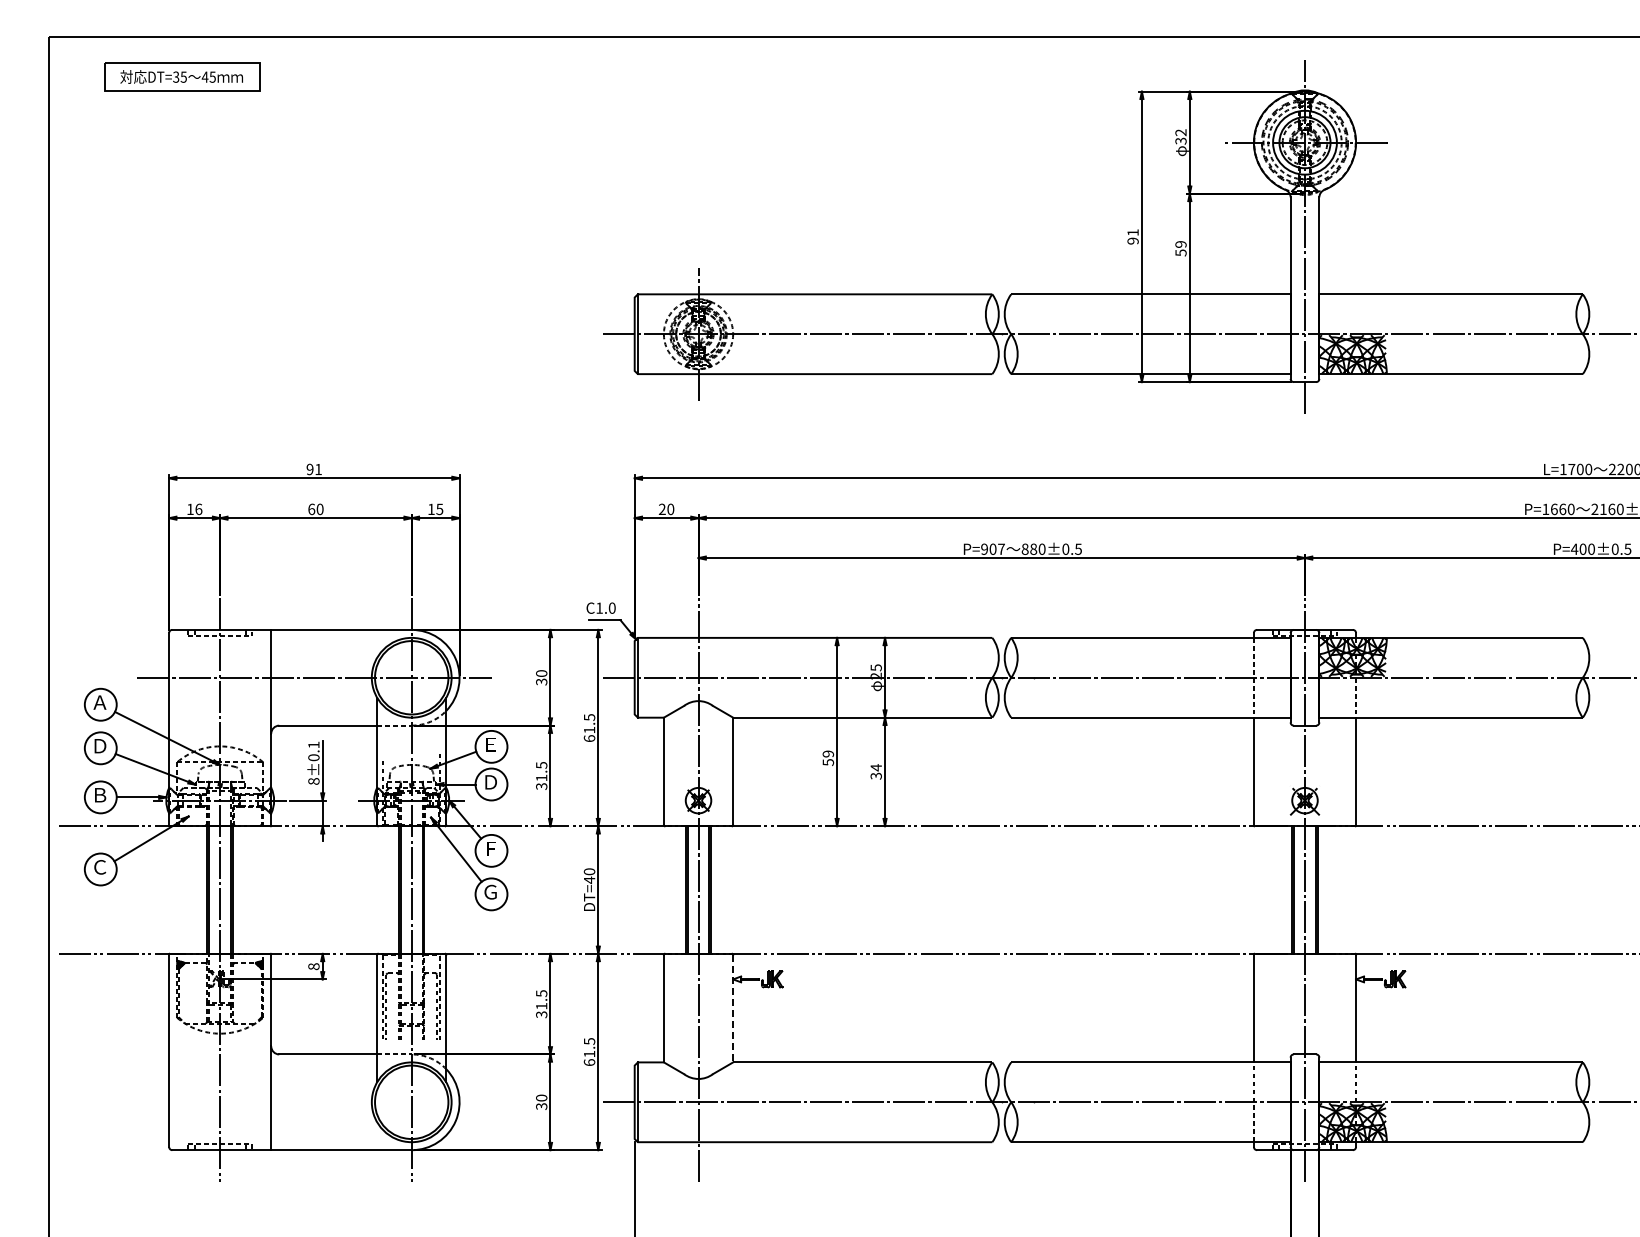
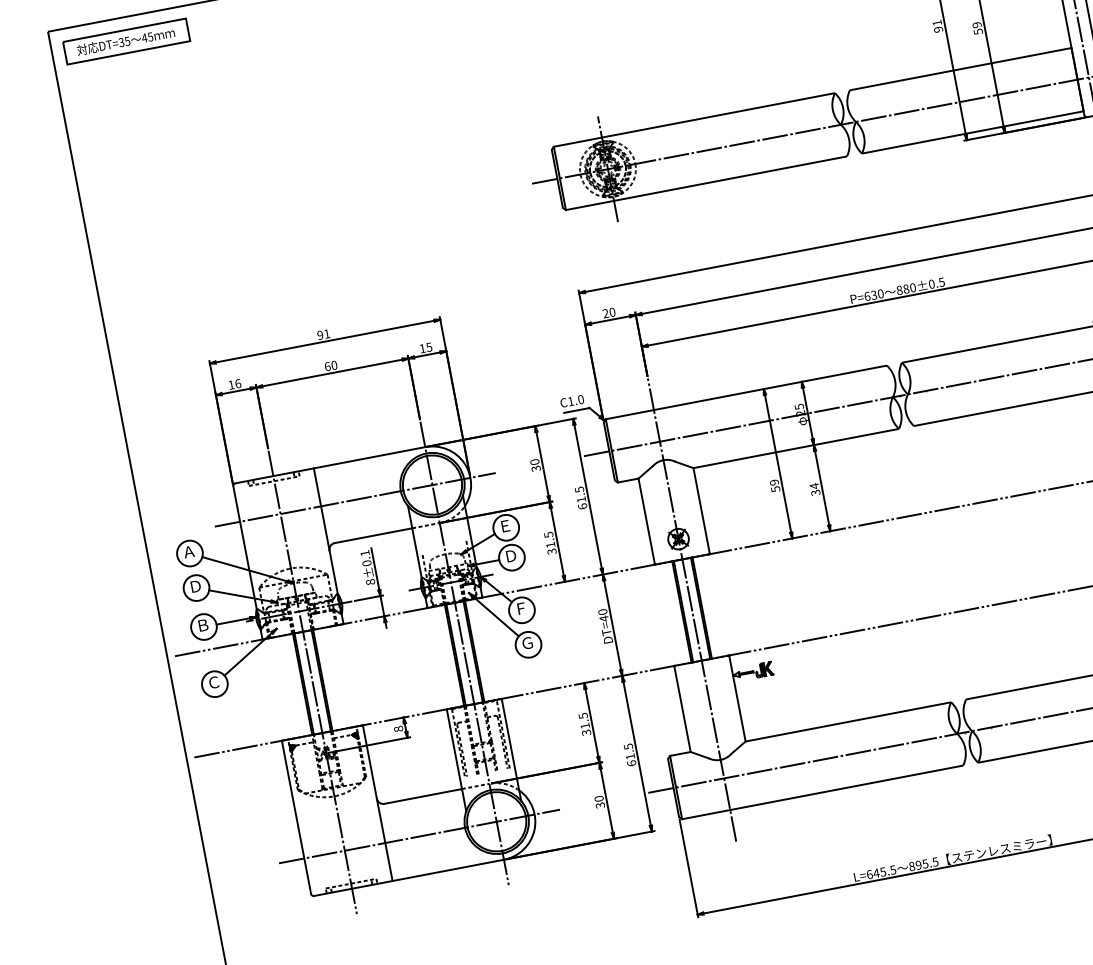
part: (182, 76) -> (126, 41), moved
text: (992, 548) -> (873, 294), P=907 -> P=630
line: (733, 1008) -> (737, 698), dashed -> solid
line: (314, 1102) -> (419, 836), added

